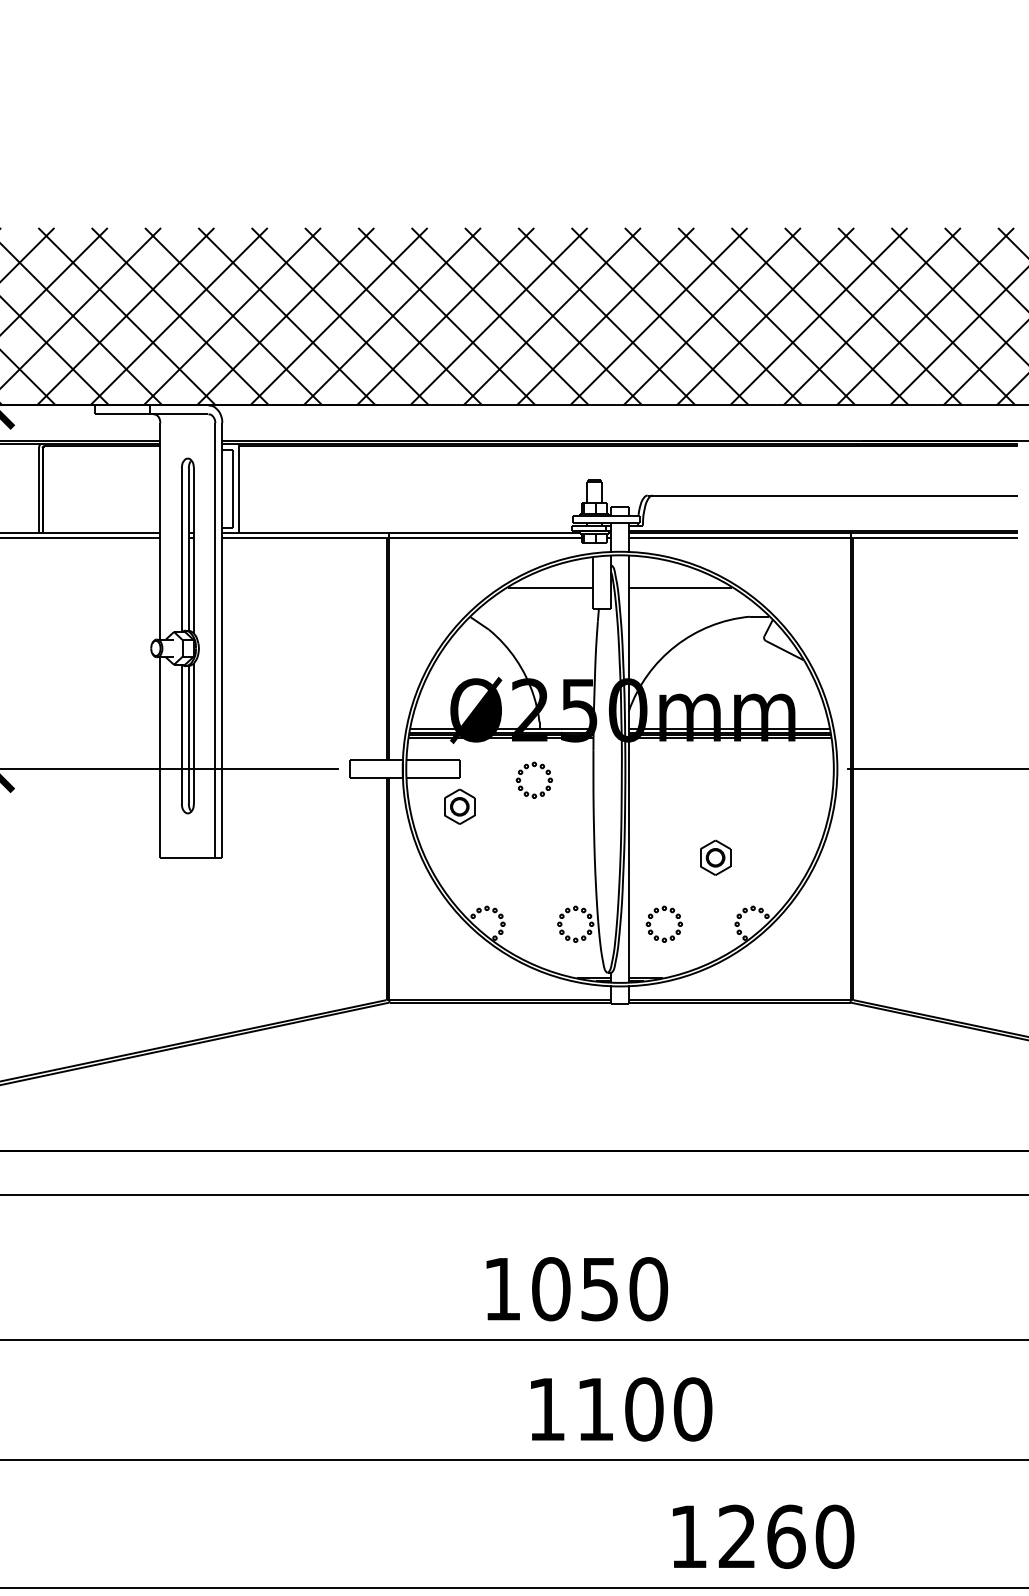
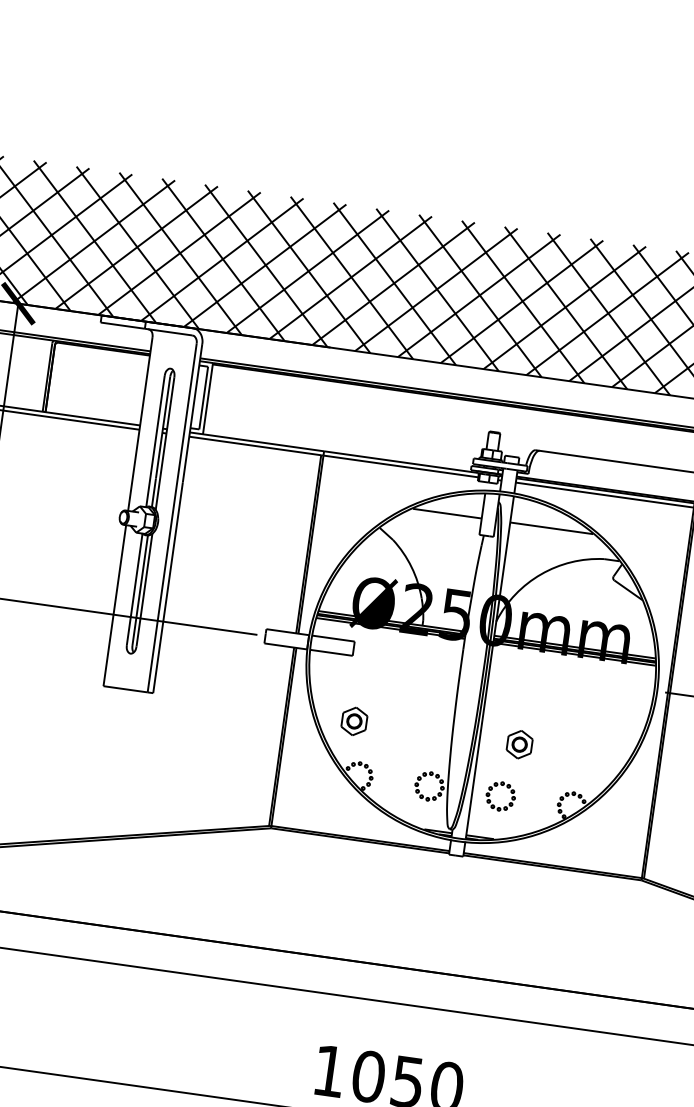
part: (523, 773) -> (404, 659), removed
part: (459, 806) -> (354, 721), moved
part: (715, 857) -> (519, 744), moved

